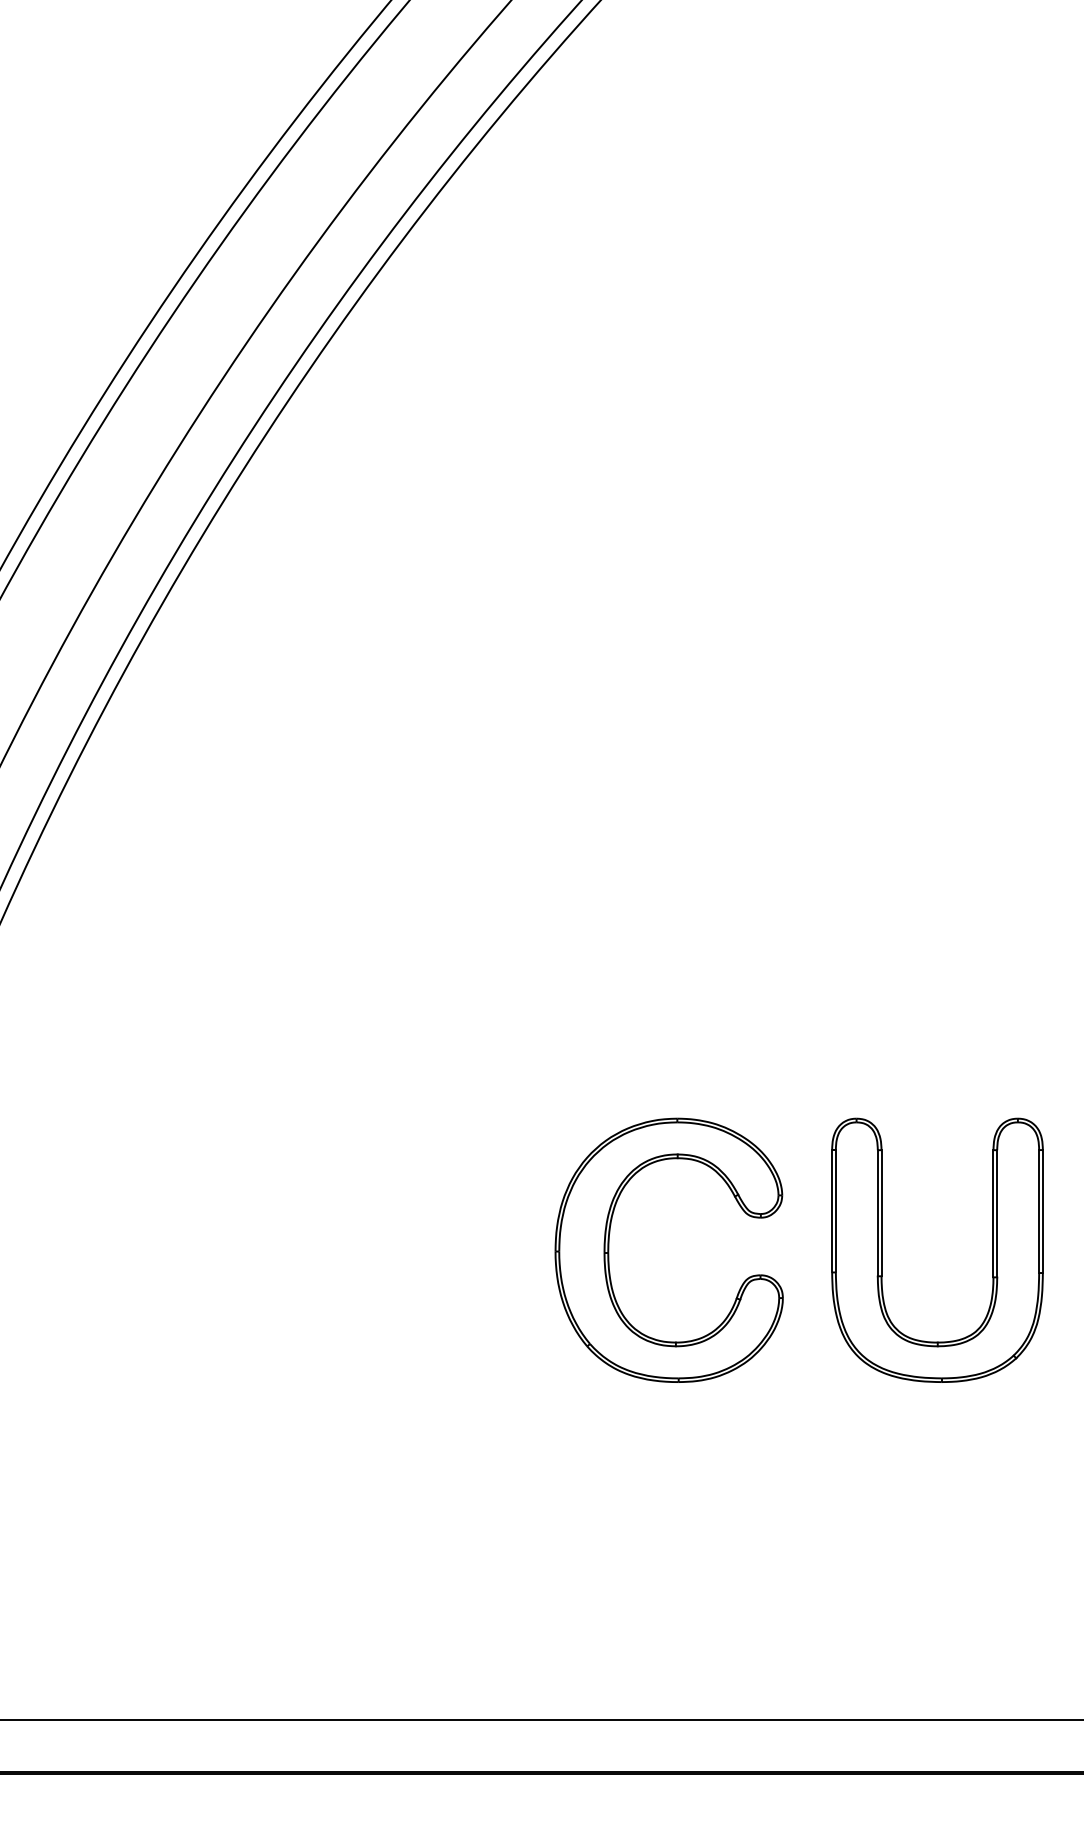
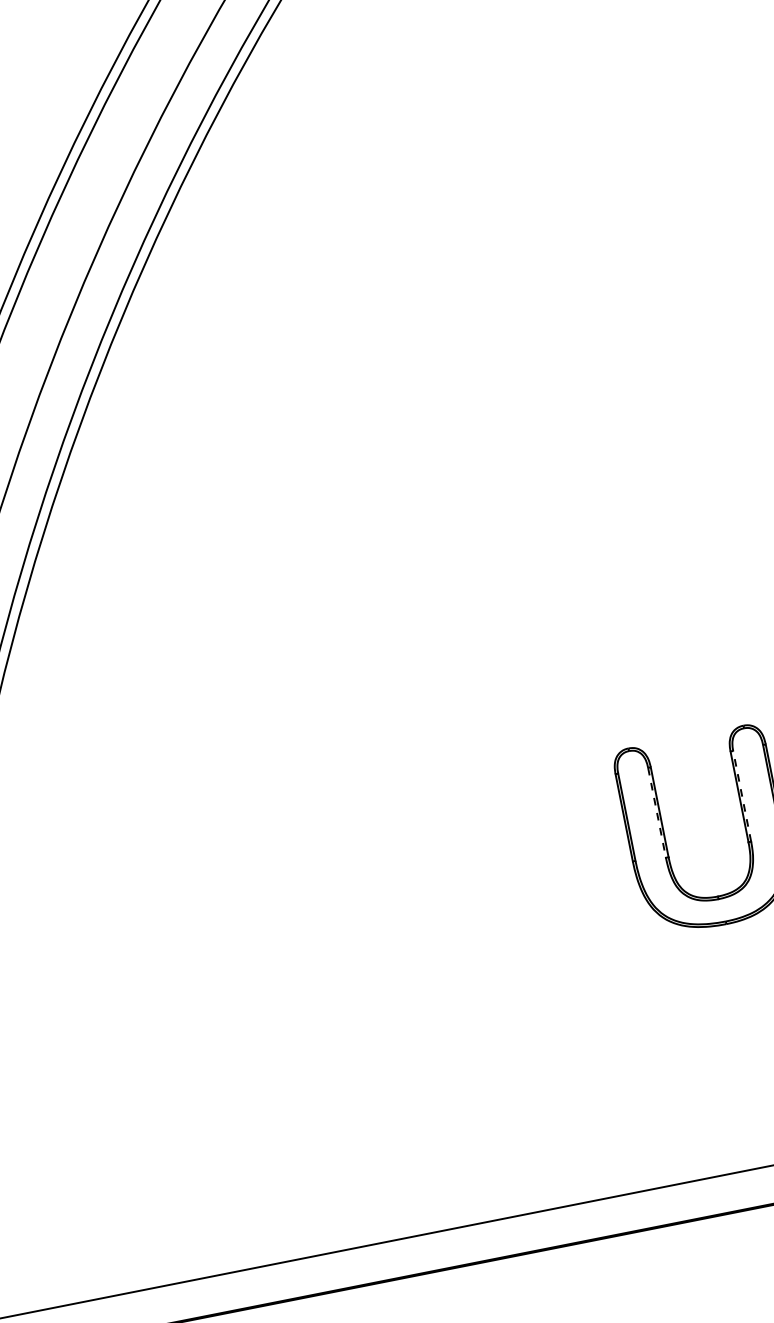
line: (877, 1213) -> (656, 813), solid -> dashed
line: (997, 1213) -> (742, 796), solid -> dashed
part: (609, 1249) -> (470, 876), removed

